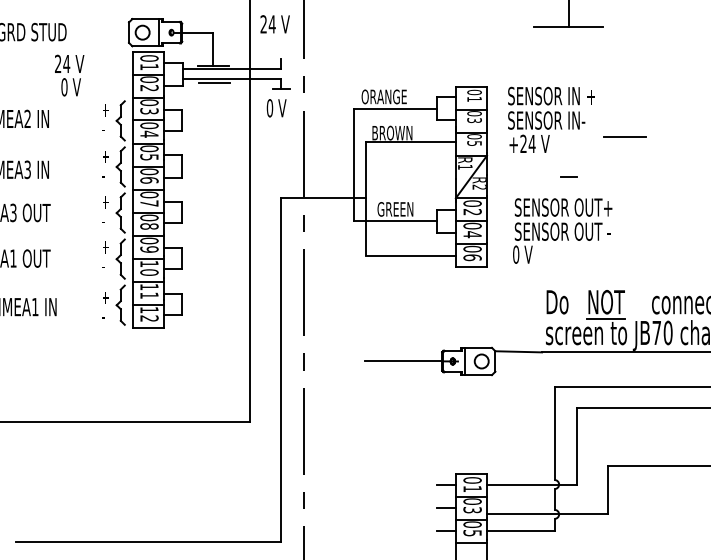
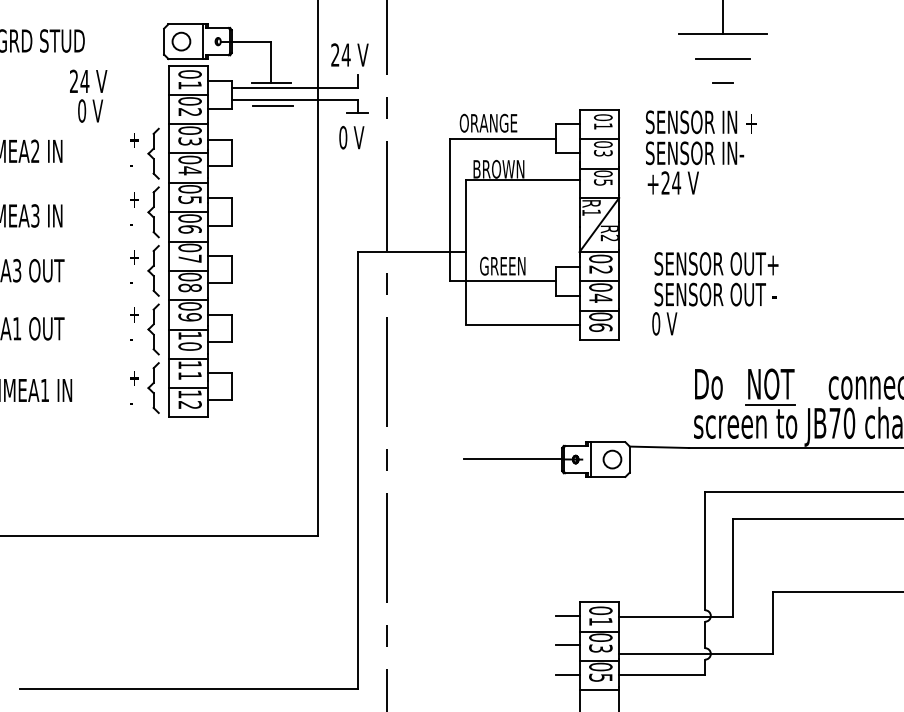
text: (274, 23) -> (349, 54), moved
line: (624, 136) -> (722, 58), moved
line: (568, 176) -> (722, 82), moved

